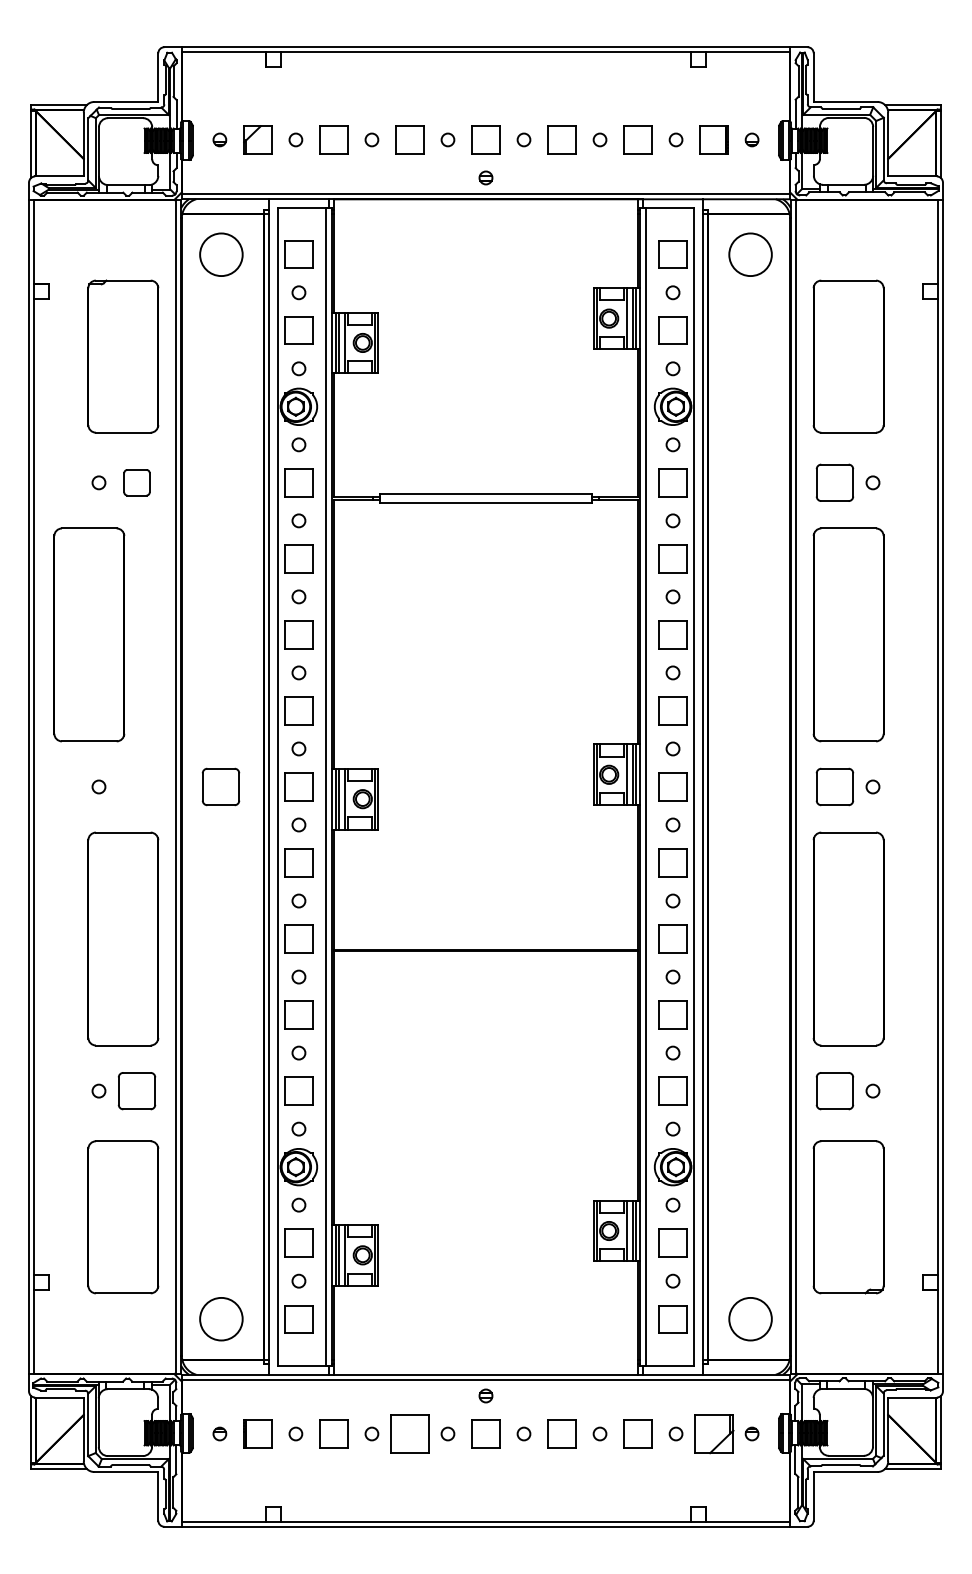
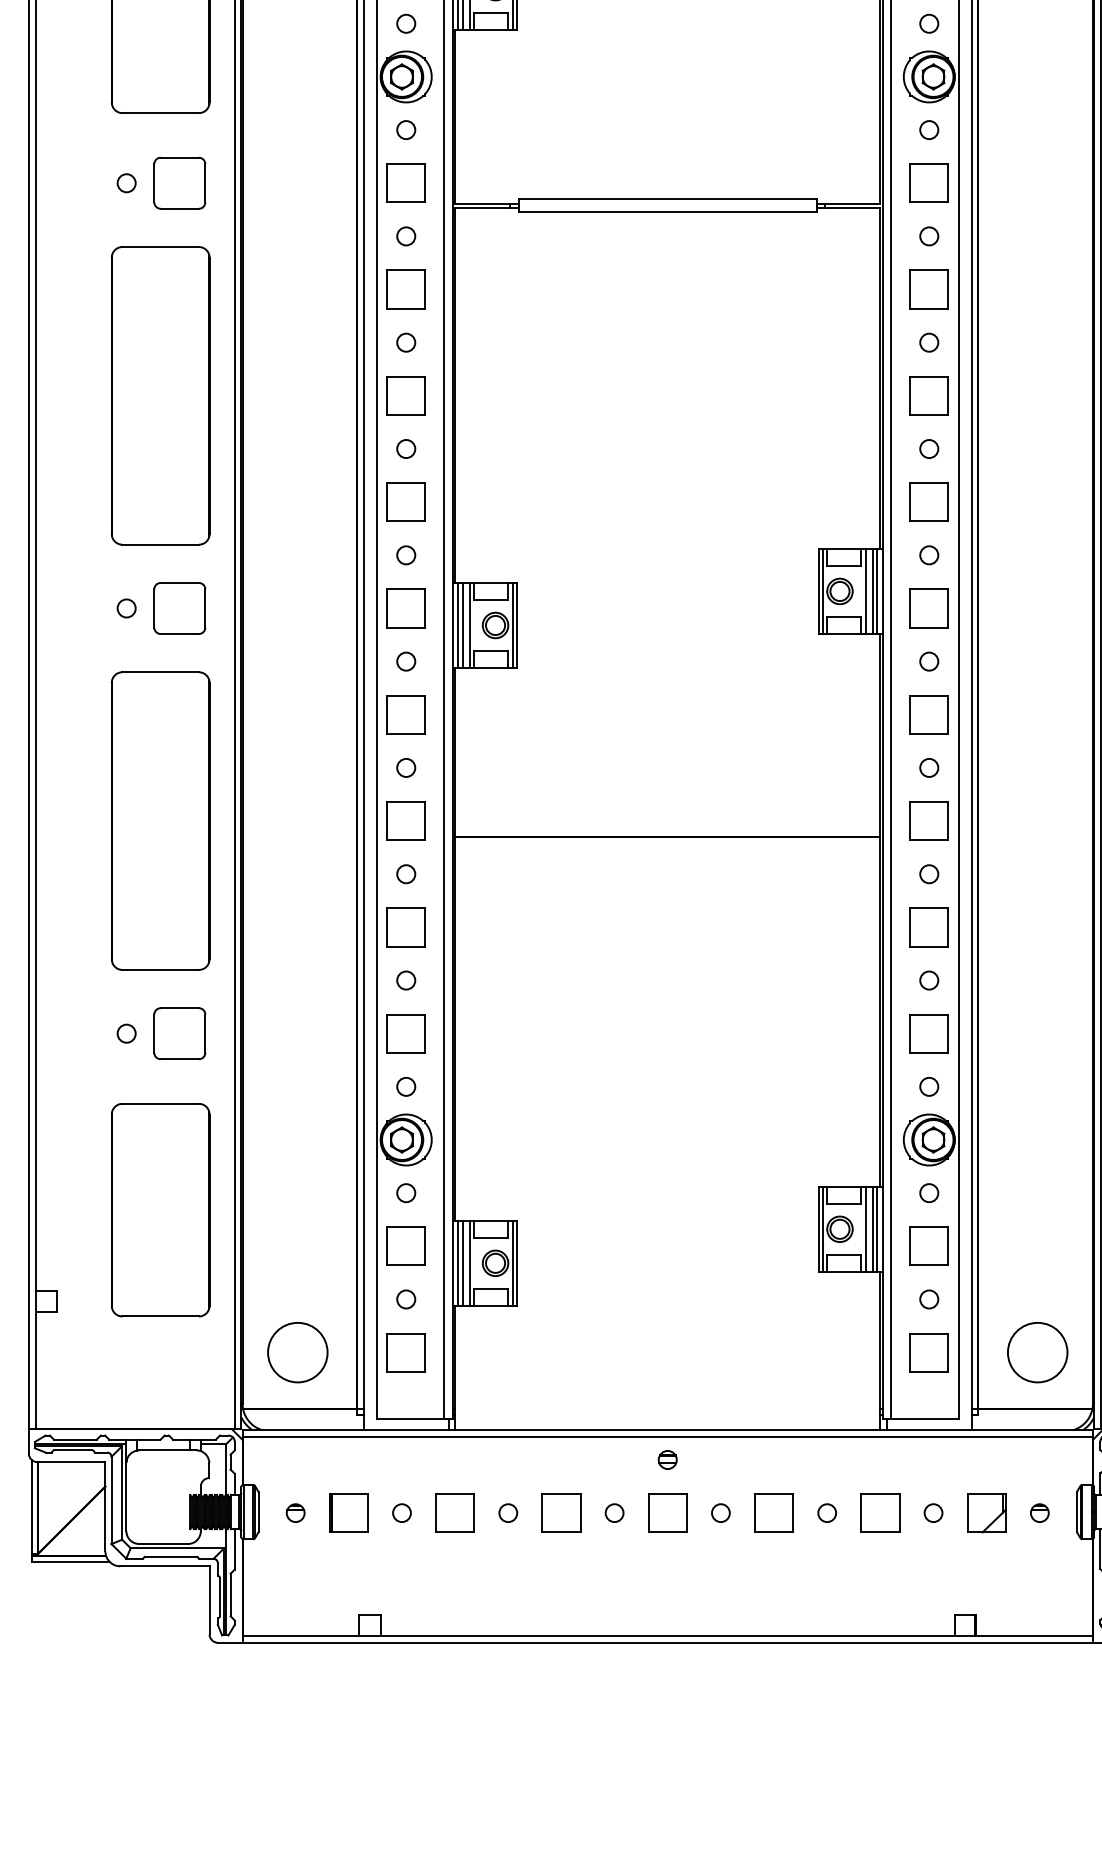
part: (136, 482) -> (179, 182), size x1.43
part: (89, 634) -> (160, 395), moved
part: (220, 786) -> (179, 607), moved
part: (409, 1433) -> (560, 1512), size x0.71
part: (713, 1433) -> (985, 1512), size x0.71

